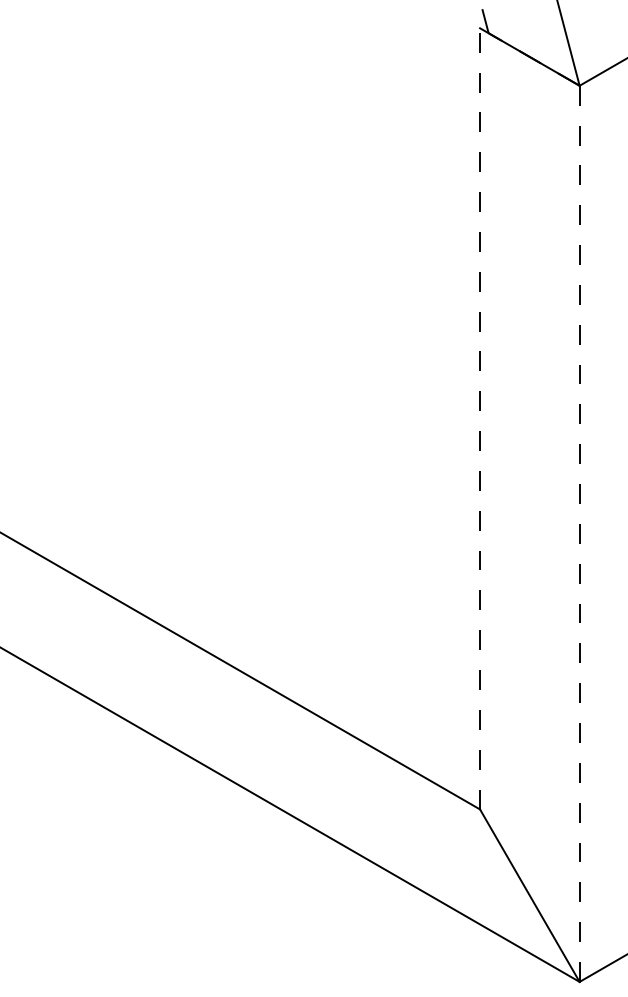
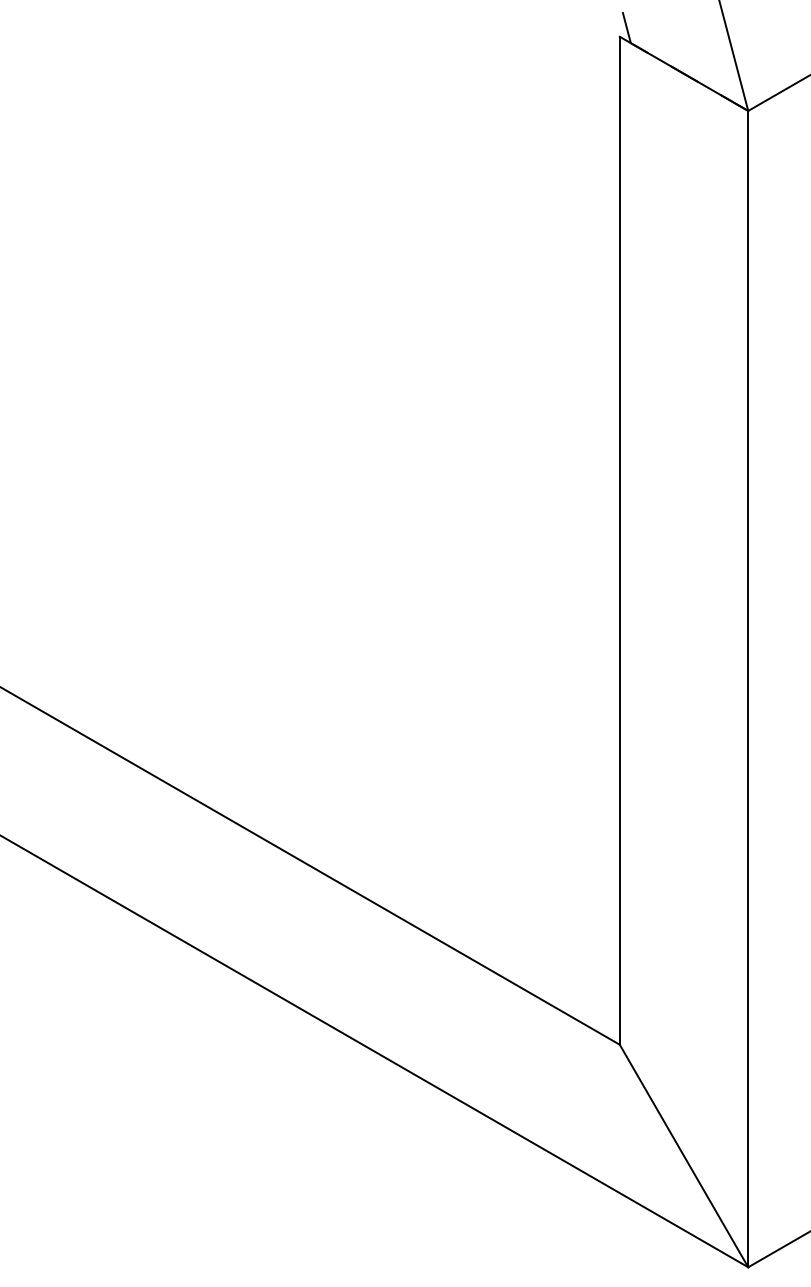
line: (479, 418) -> (619, 540), dashed -> solid
line: (579, 533) -> (748, 688), dashed -> solid

